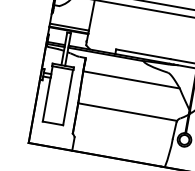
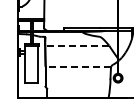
line: (132, 79) -> (77, 45), solid -> dashed
line: (127, 111) -> (78, 66), solid -> dashed

